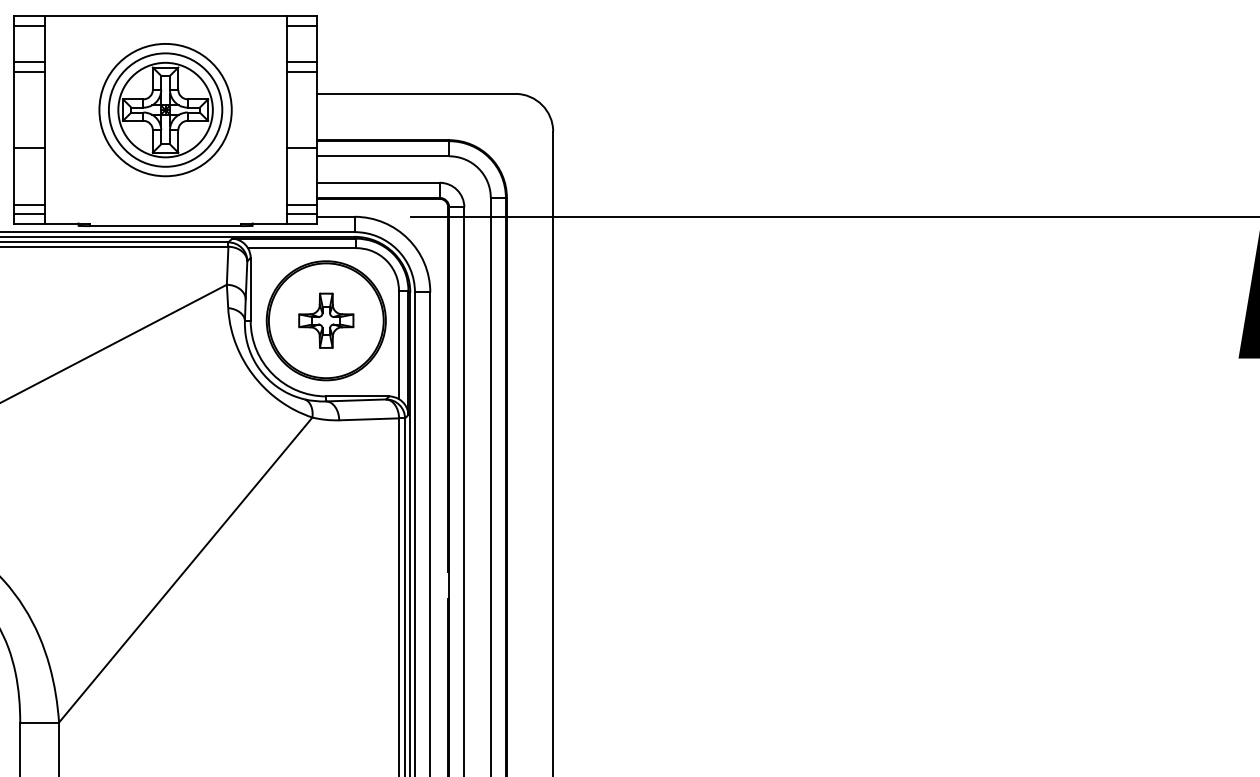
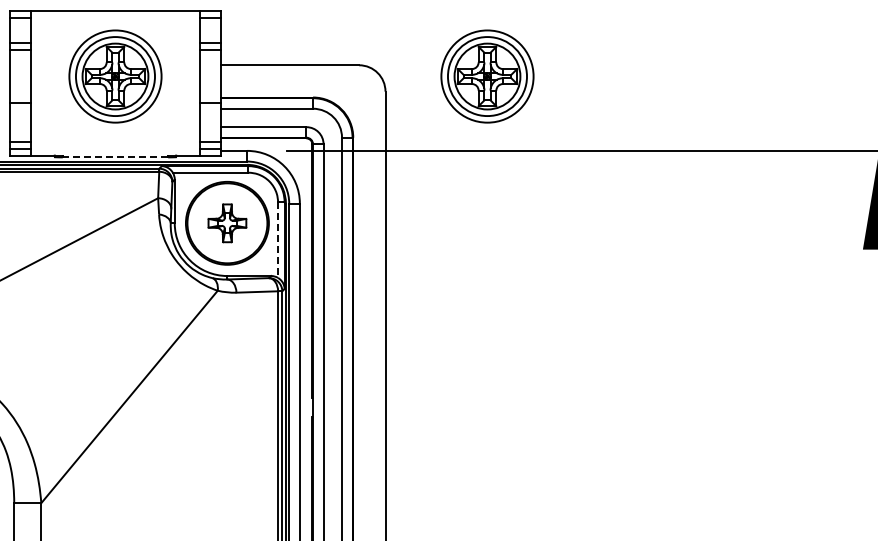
part: (699, 110) -> (487, 76), added
line: (165, 226) -> (115, 157), solid -> dashed
line: (399, 345) -> (278, 240), solid -> dashed

